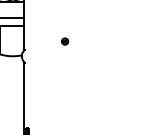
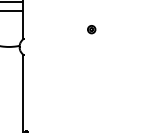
part: (65, 41) -> (92, 29), moved

